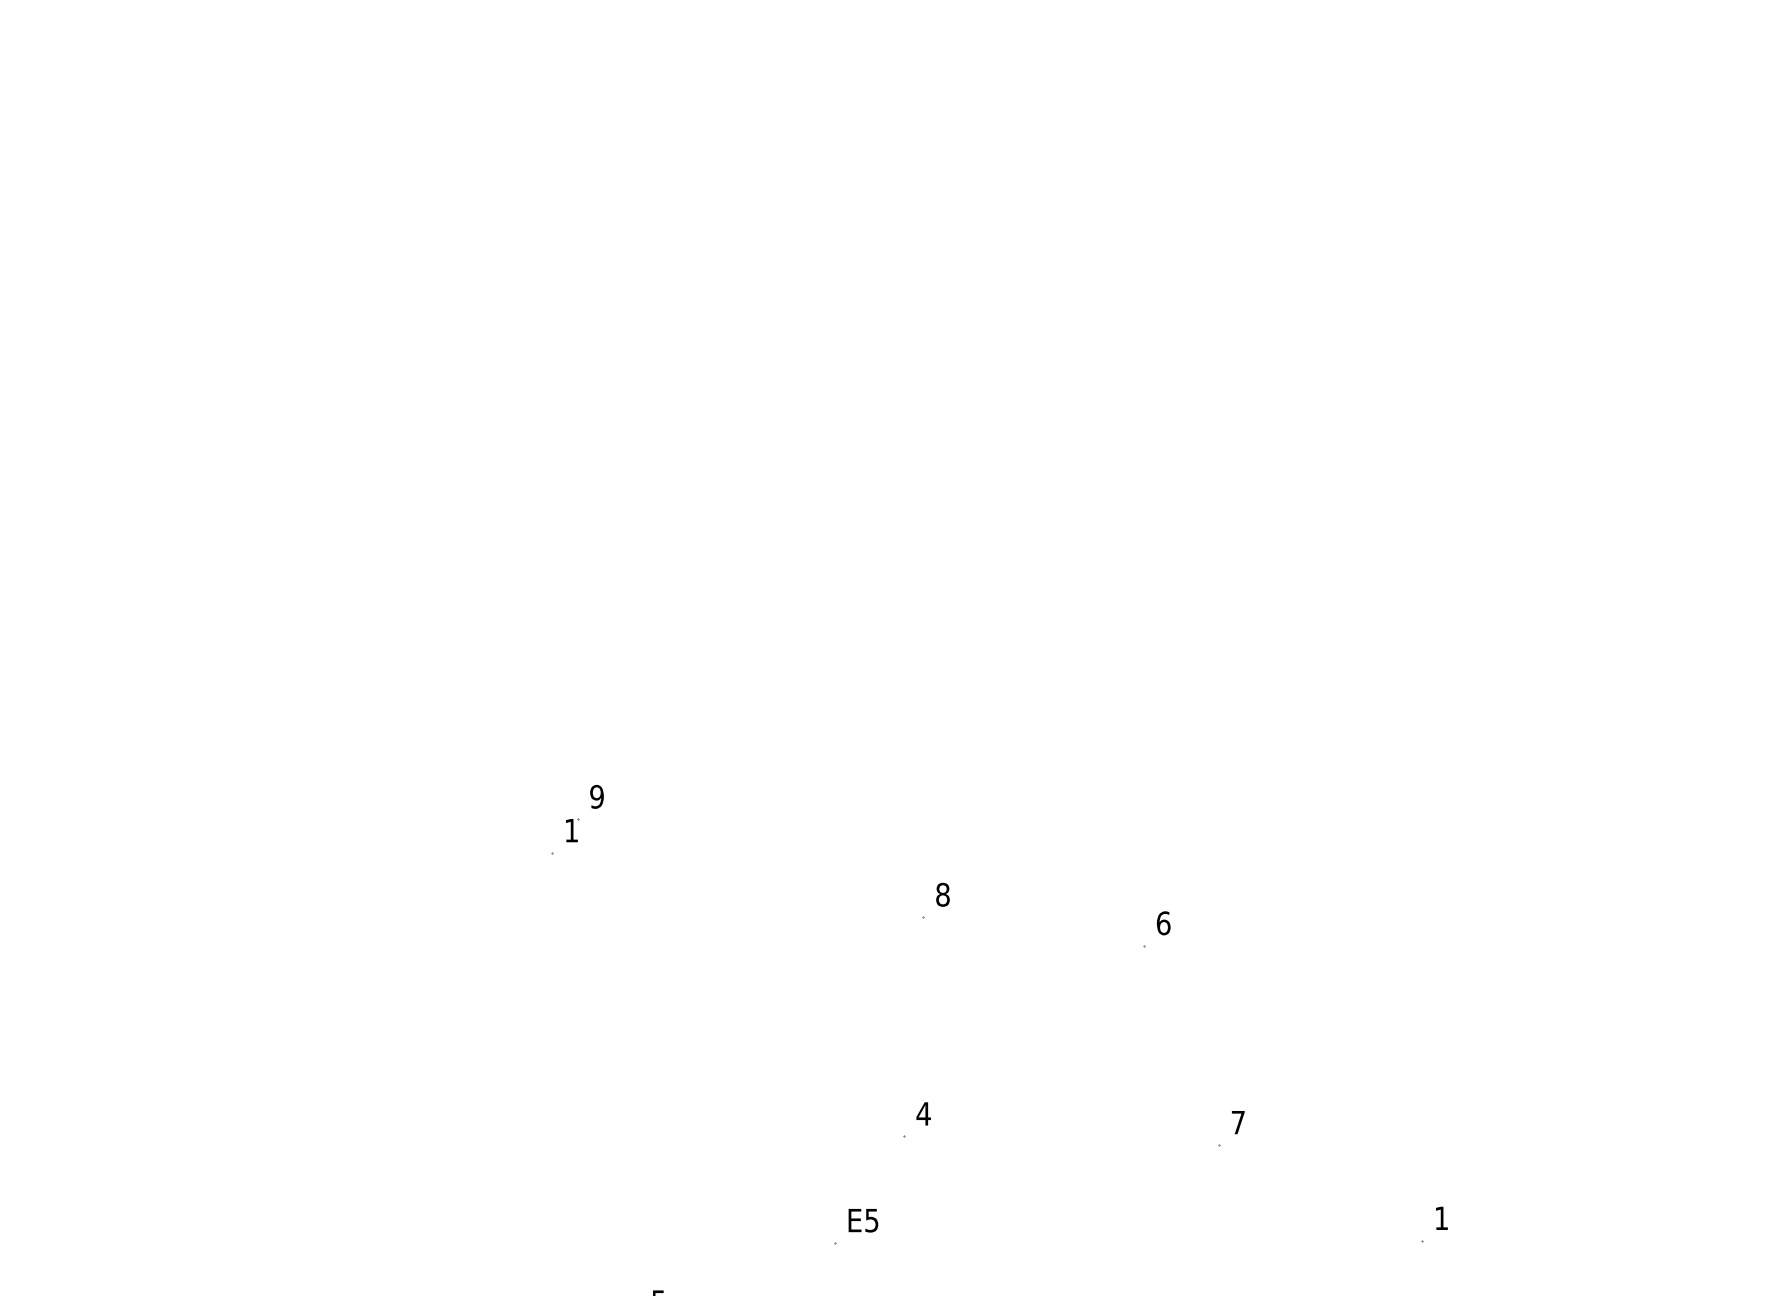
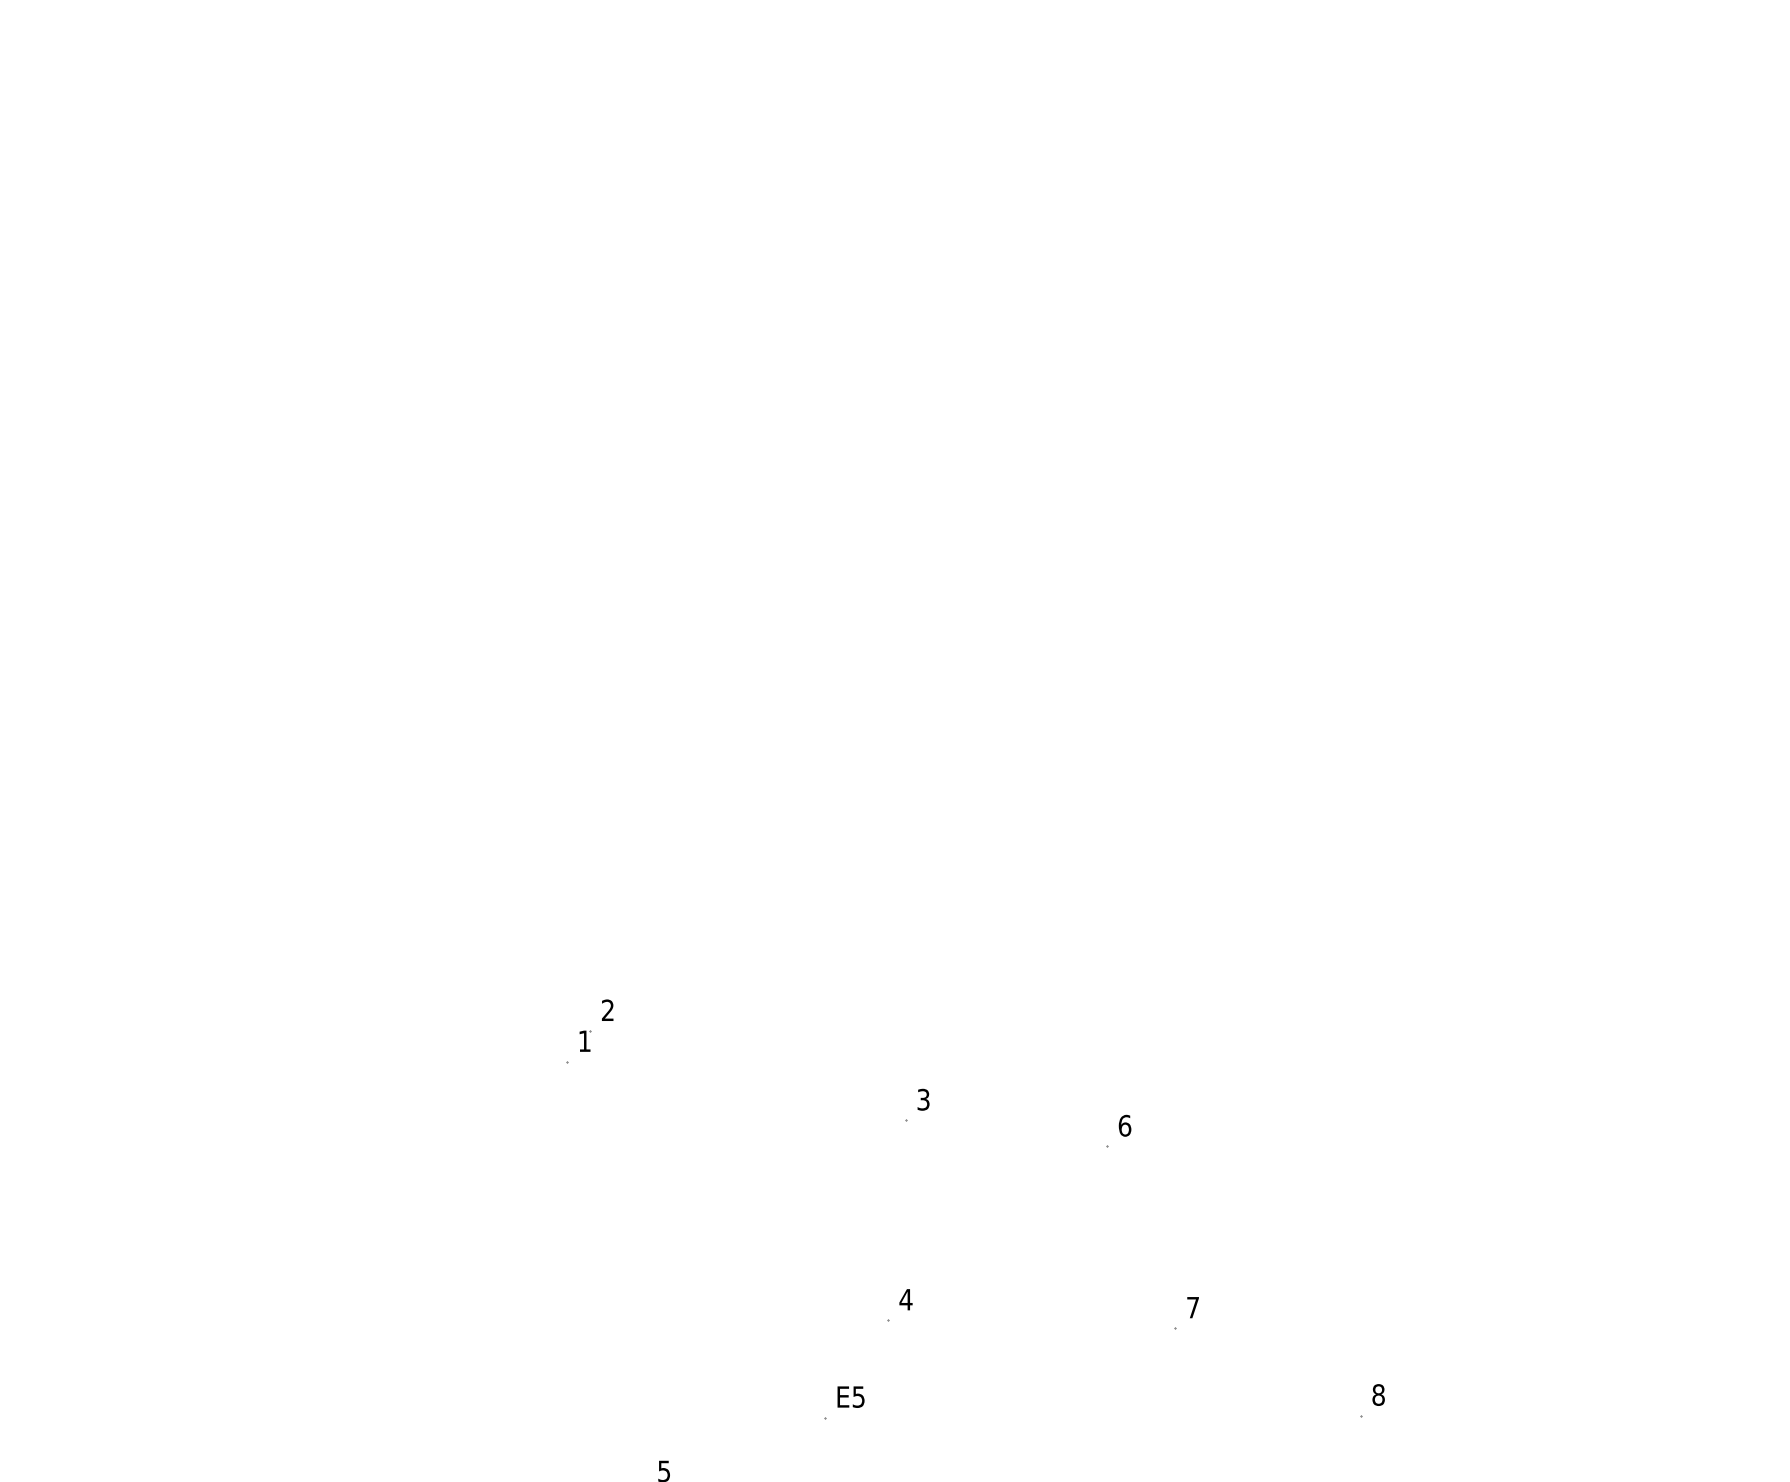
text: (596, 796) -> (607, 1010), 9 -> 2
text: (942, 894) -> (923, 1099), 8 -> 3
text: (1441, 1217) -> (1378, 1394), 1 -> 8

